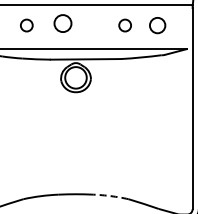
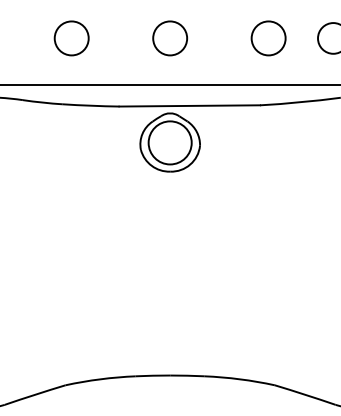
circle: (62, 23) -> (169, 38), moved
circle: (26, 25) -> (71, 38), size x1.43
circle: (124, 25) -> (267, 38), size x1.43
arc: (110, 196) -> (239, 380), dashed -> solid

